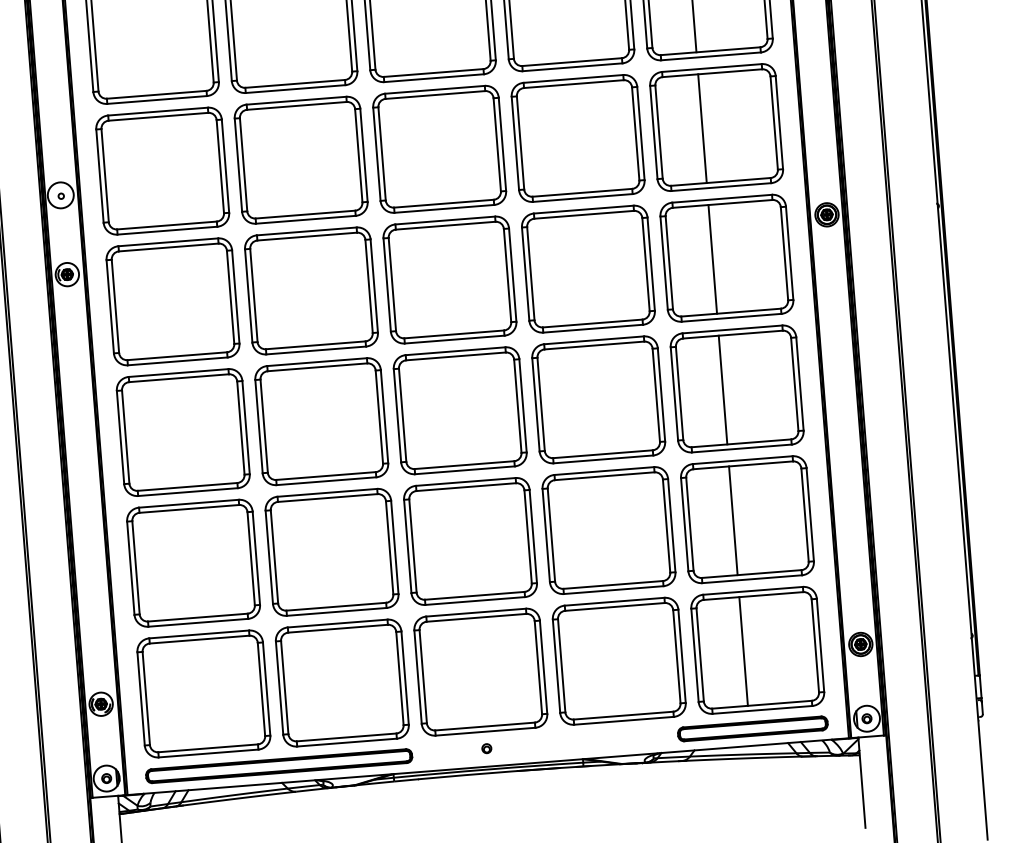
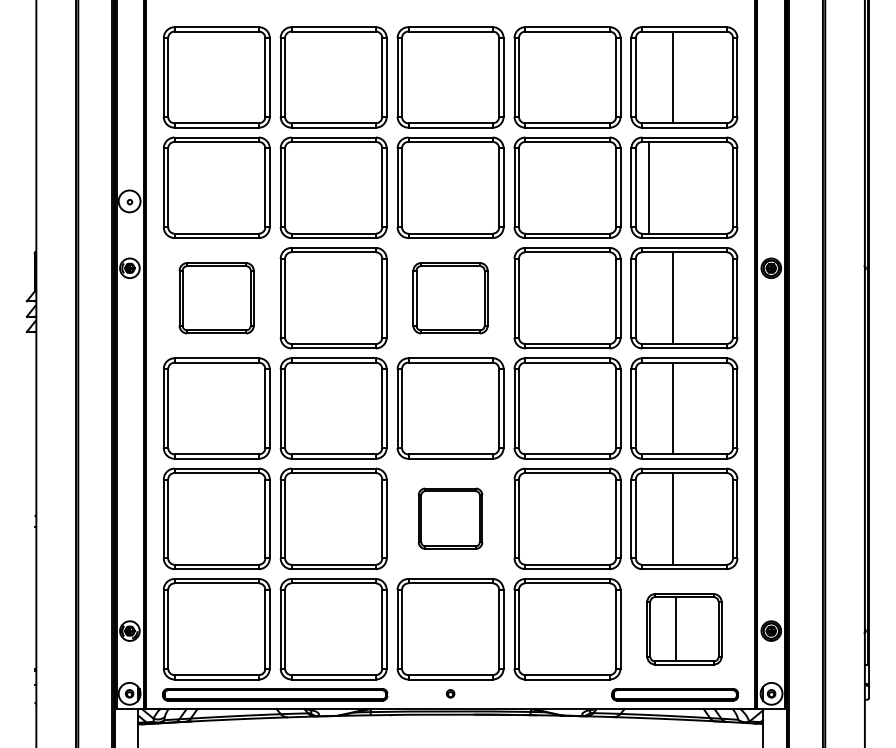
line: (702, 128) -> (648, 187), moved
part: (449, 280) -> (450, 298), size x0.7
part: (172, 302) -> (216, 298), size x0.7
part: (470, 541) -> (450, 518), size x0.6
part: (757, 650) -> (684, 629), size x0.7

